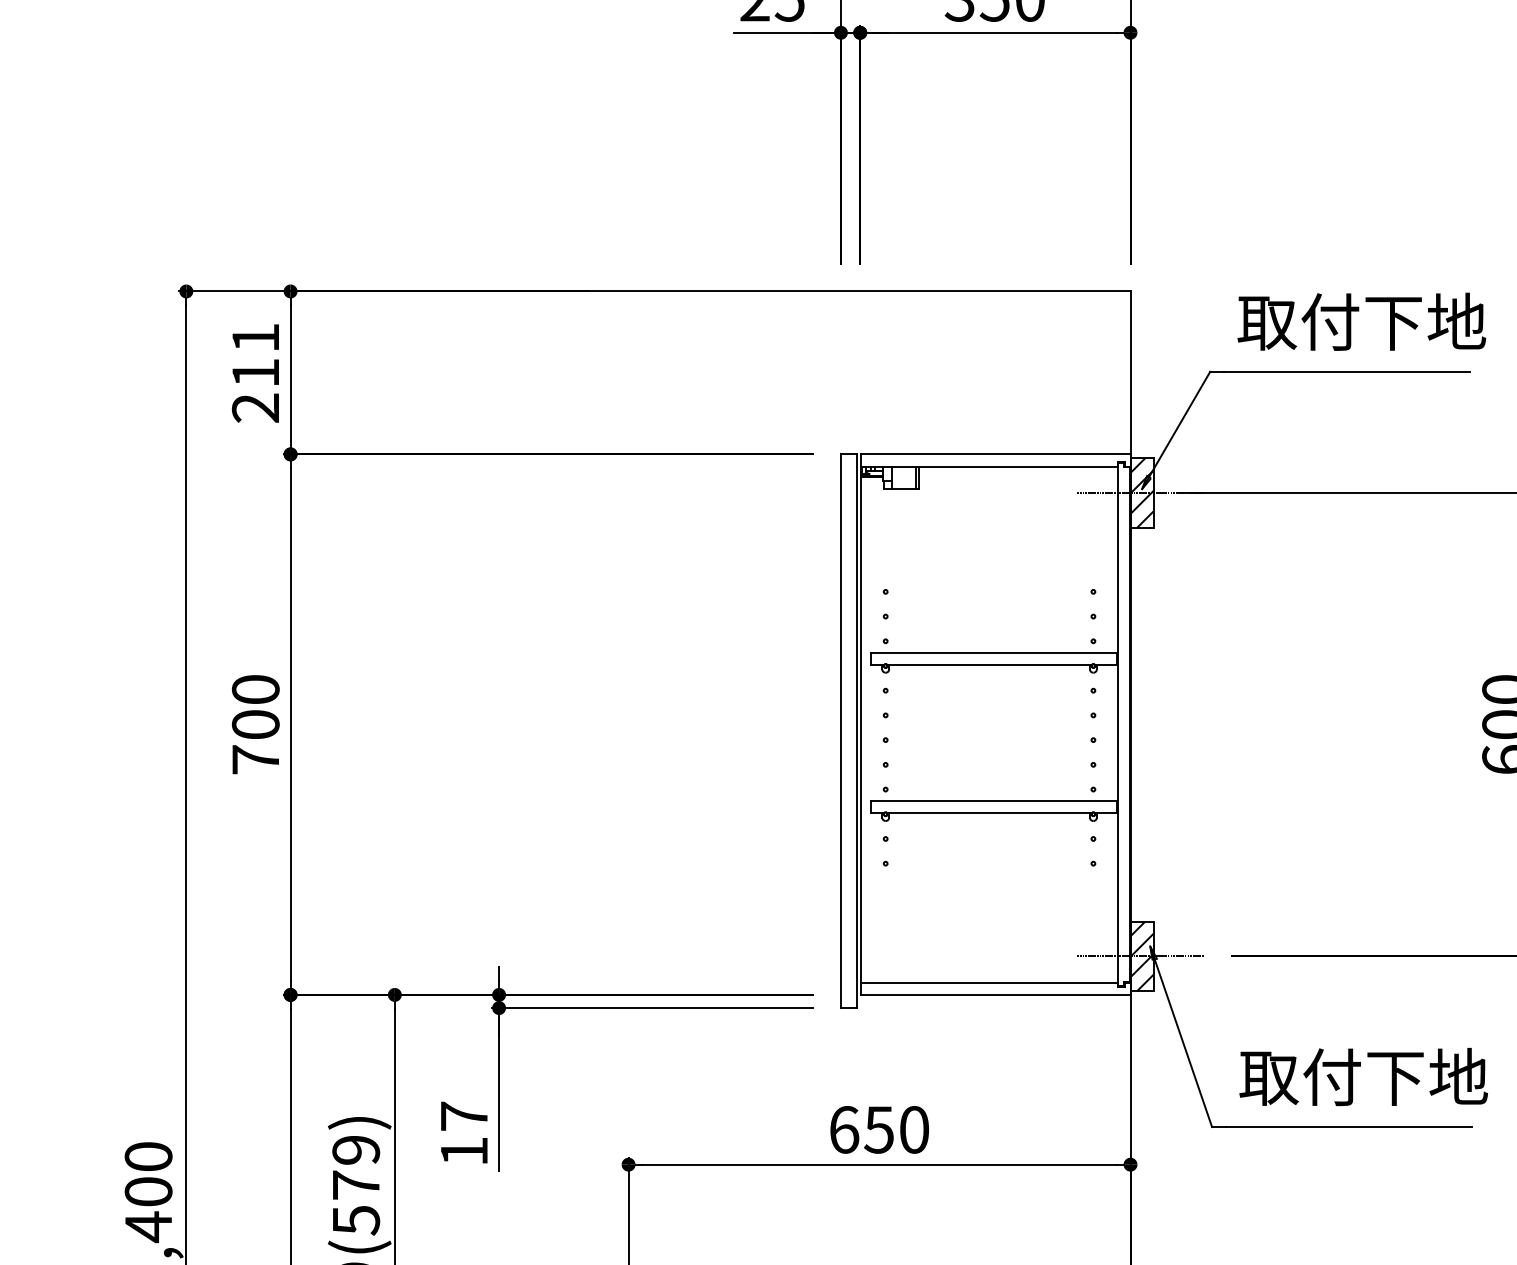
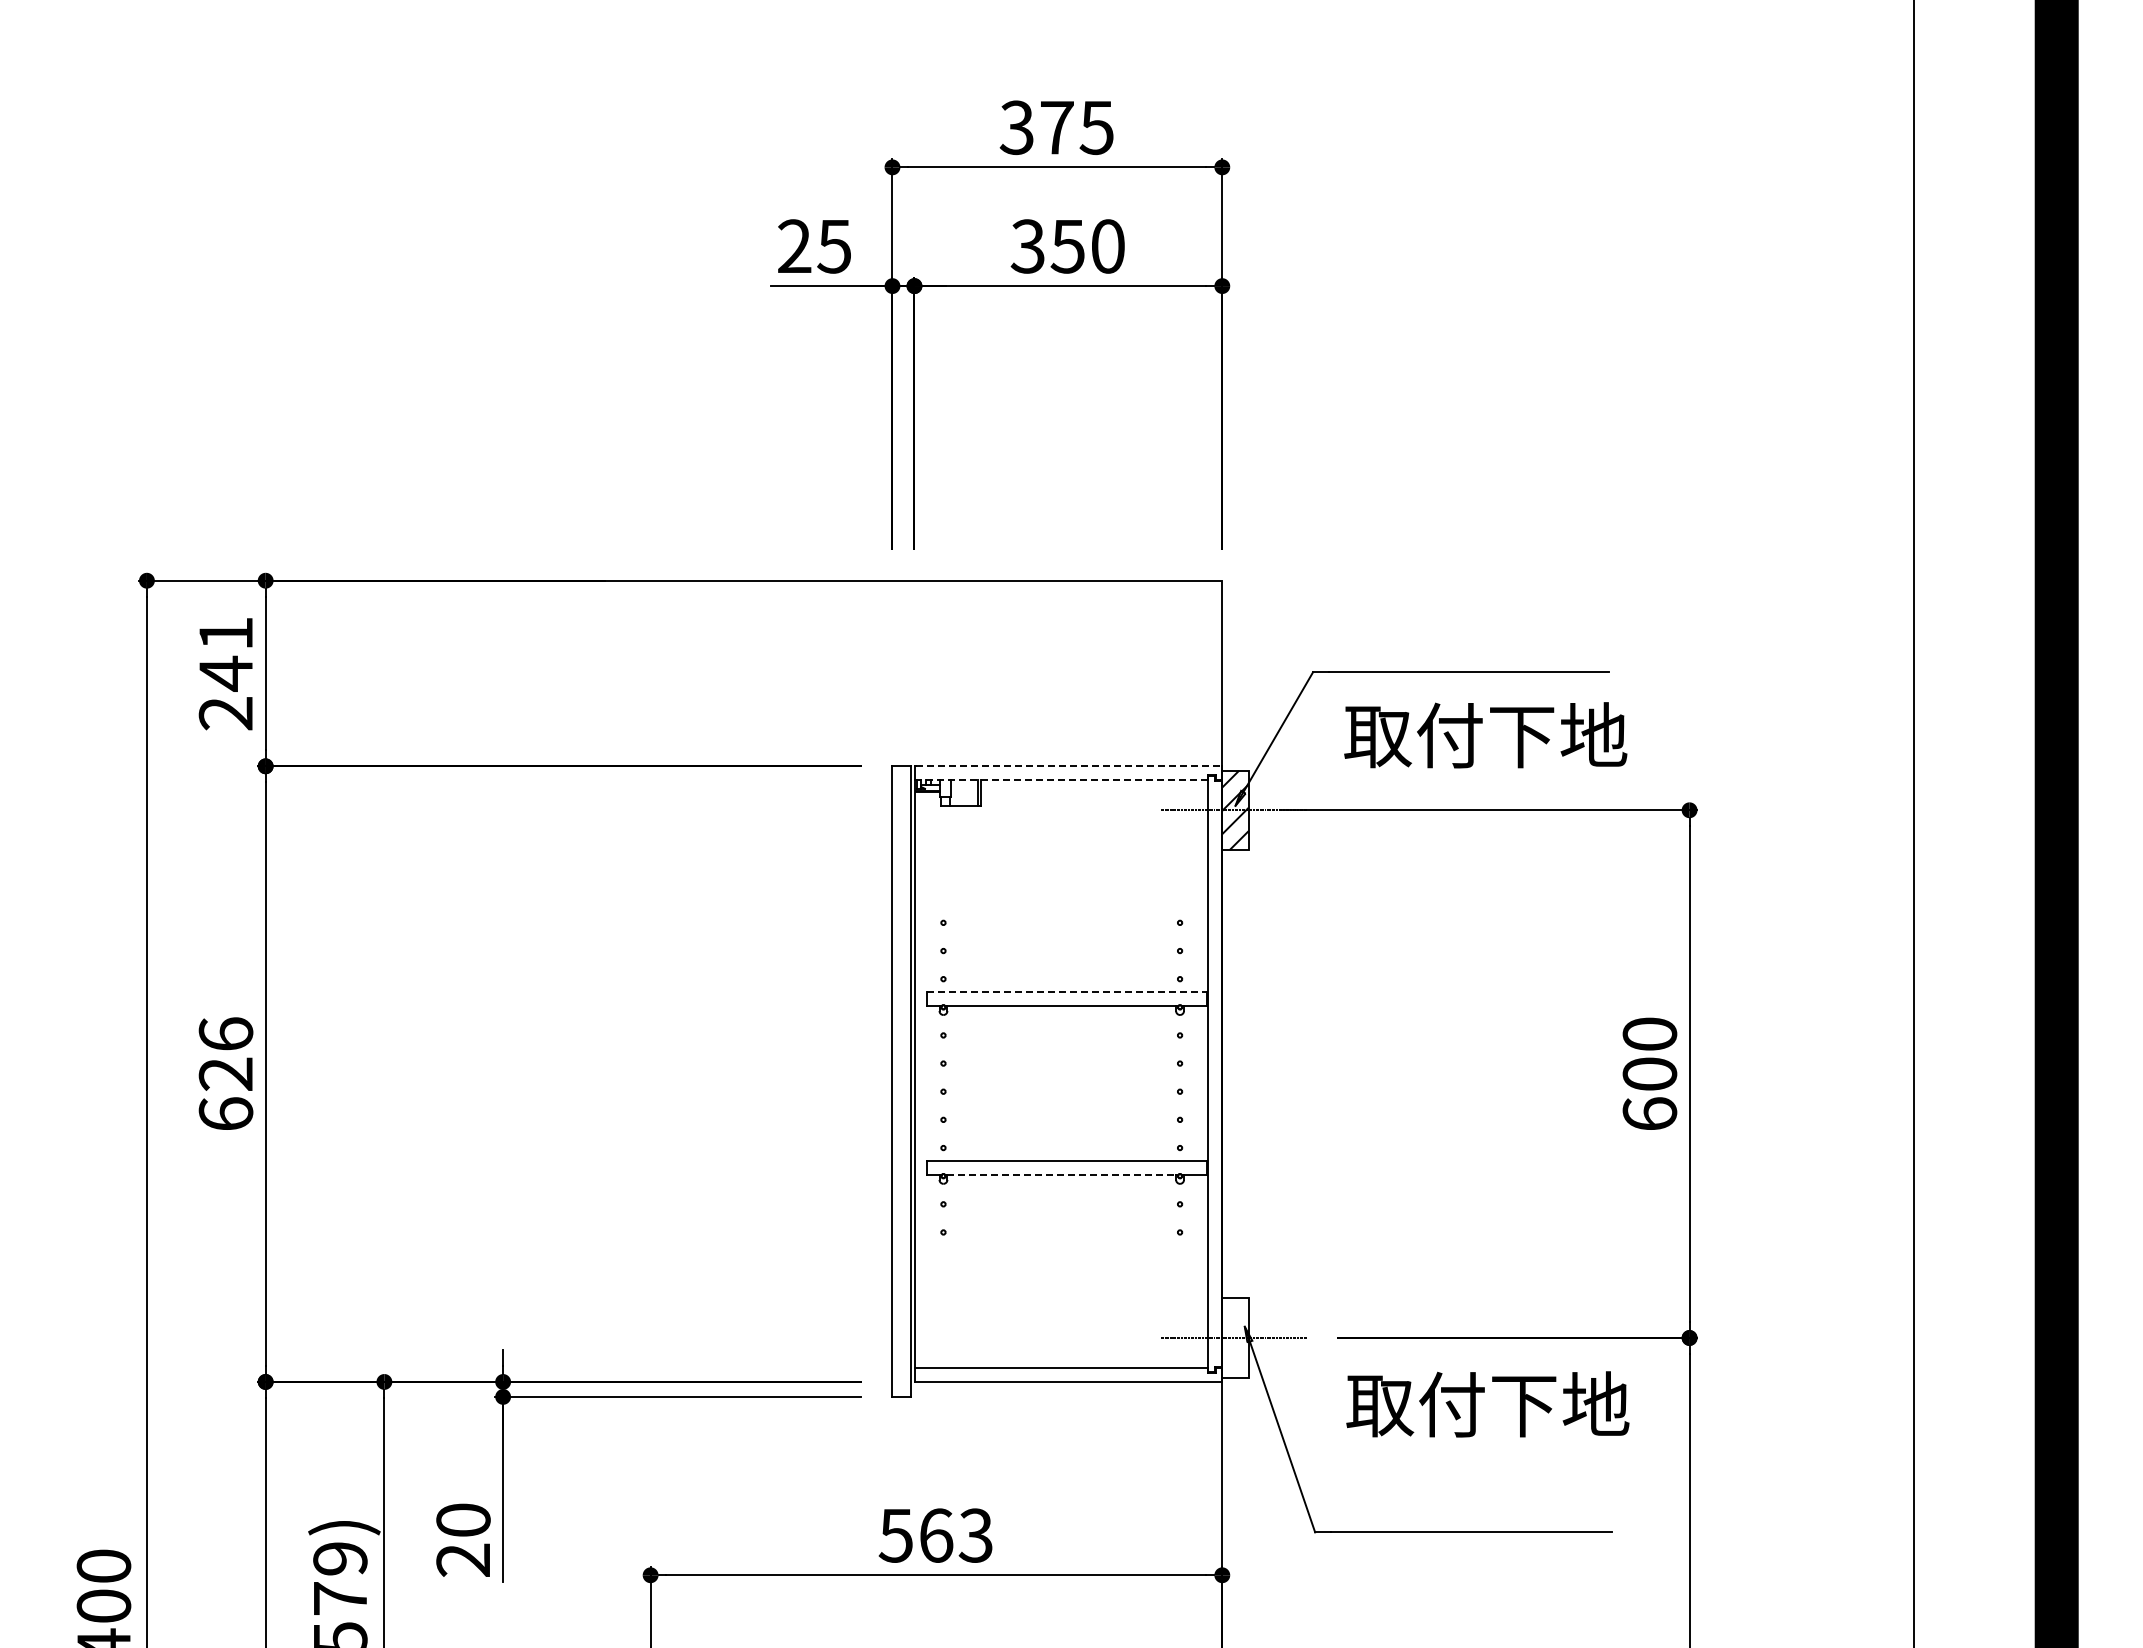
text: (1361, 321) -> (1485, 735), moved
text: (255, 372) -> (225, 673), 211 -> 241
line: (996, 454) -> (1069, 766), solid -> dashed
line: (990, 466) -> (1062, 780), solid -> dashed
line: (994, 653) -> (1067, 992), solid -> dashed
text: (255, 724) -> (225, 1073), 700 -> 626
line: (990, 813) -> (1062, 1175), solid -> dashed
hatch: (1142, 955) -> (1235, 1337), removed
text: (1363, 1077) -> (1487, 1404), moved
text: (878, 1129) -> (935, 1535), 650 -> 563
text: (464, 1133) -> (463, 1539), 17 -> 20

